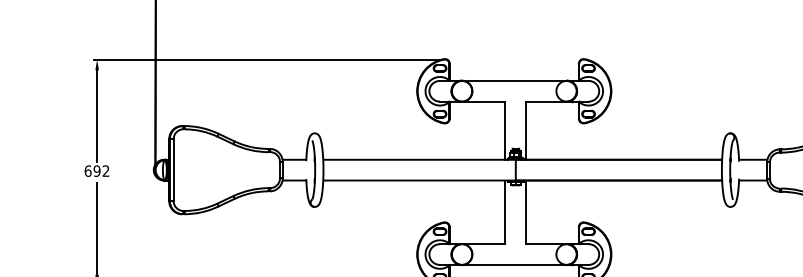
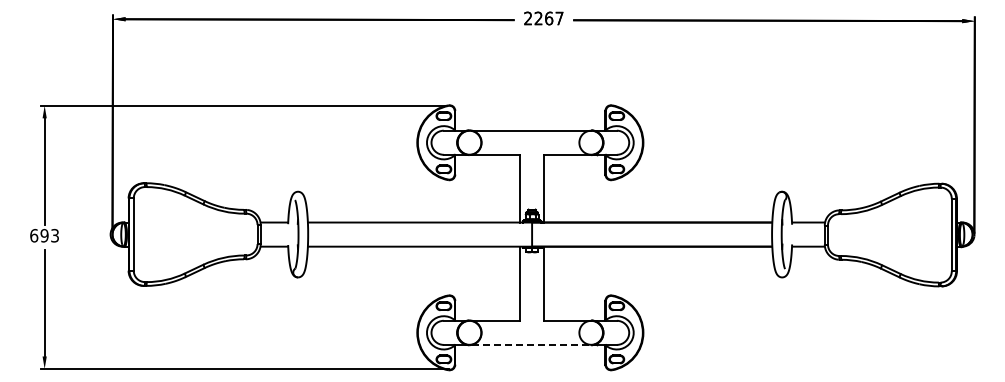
text: (105, 170) -> (54, 235), 692 -> 693
line: (515, 264) -> (531, 344), solid -> dashed

